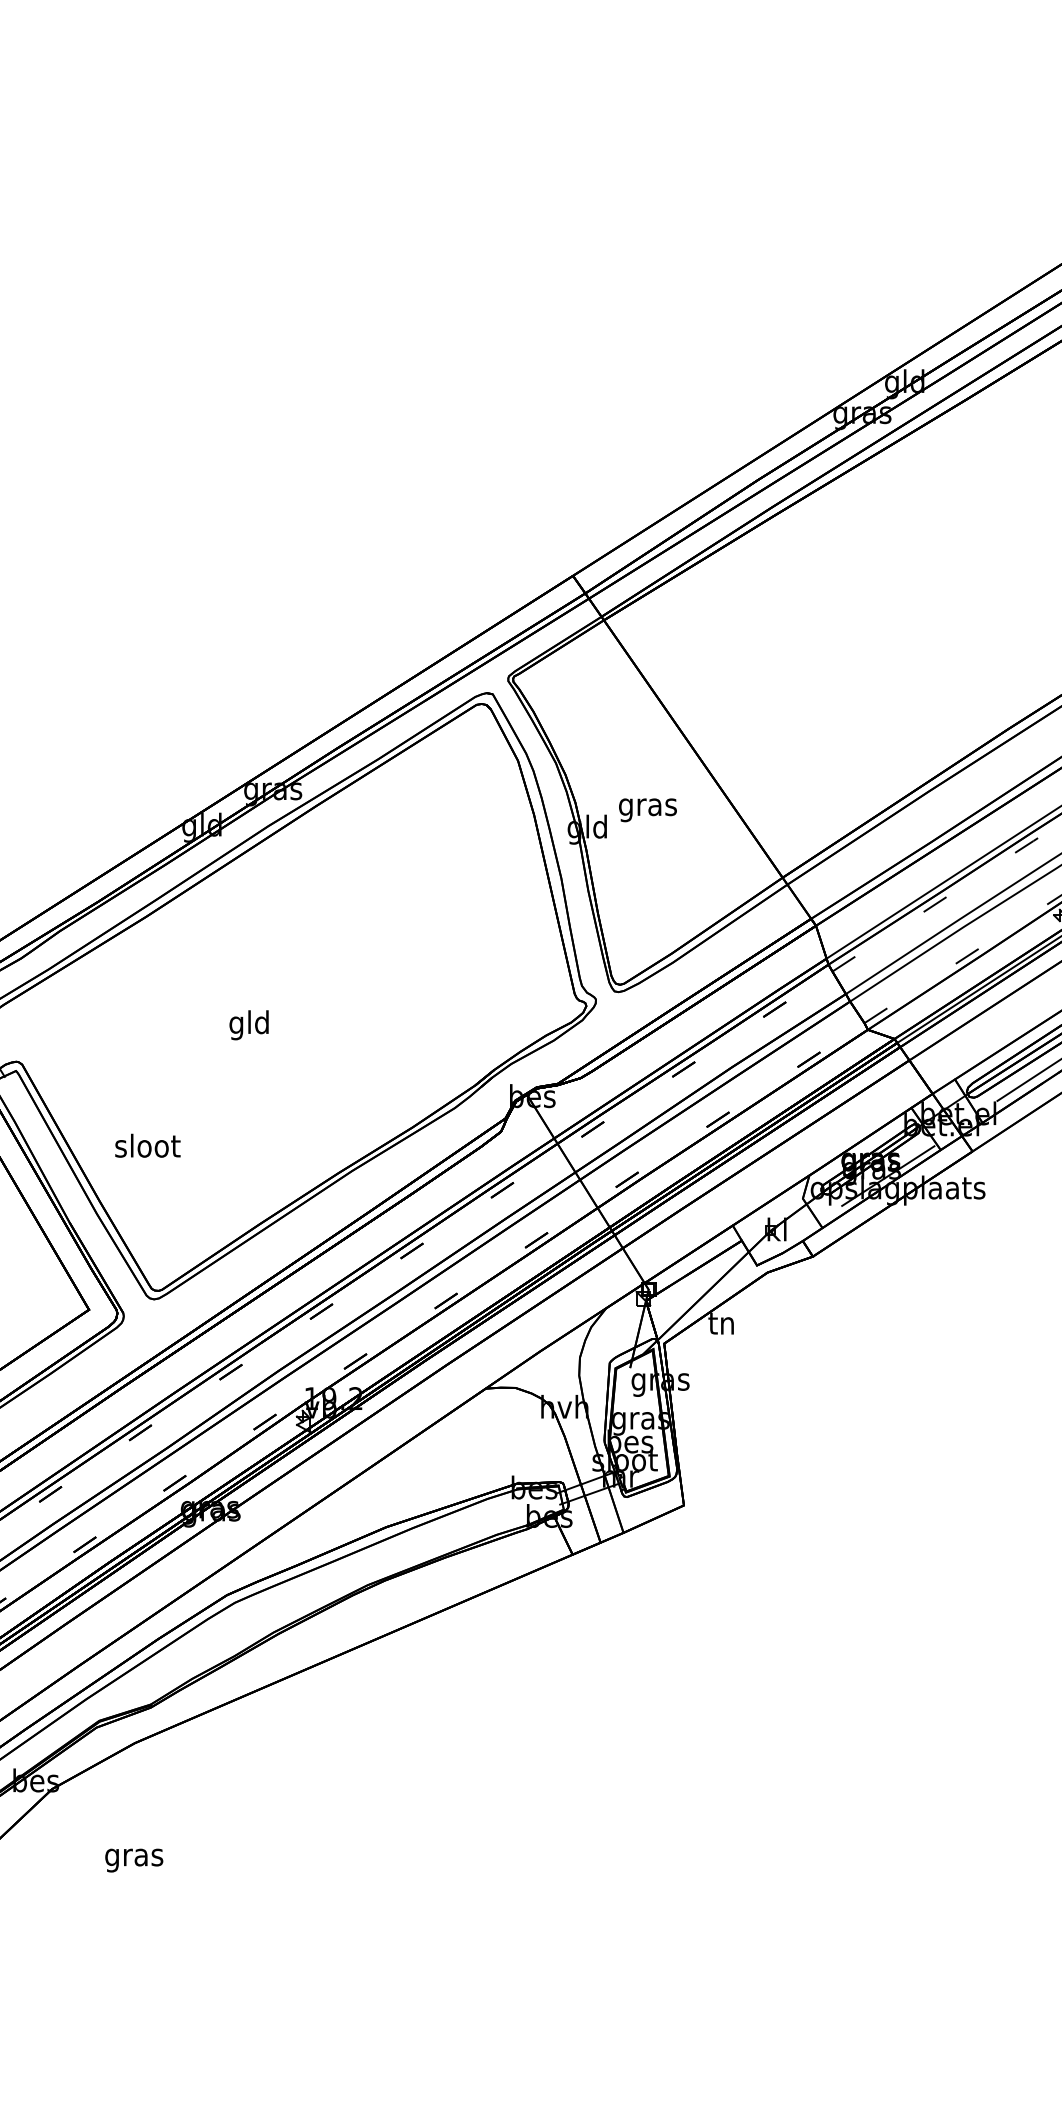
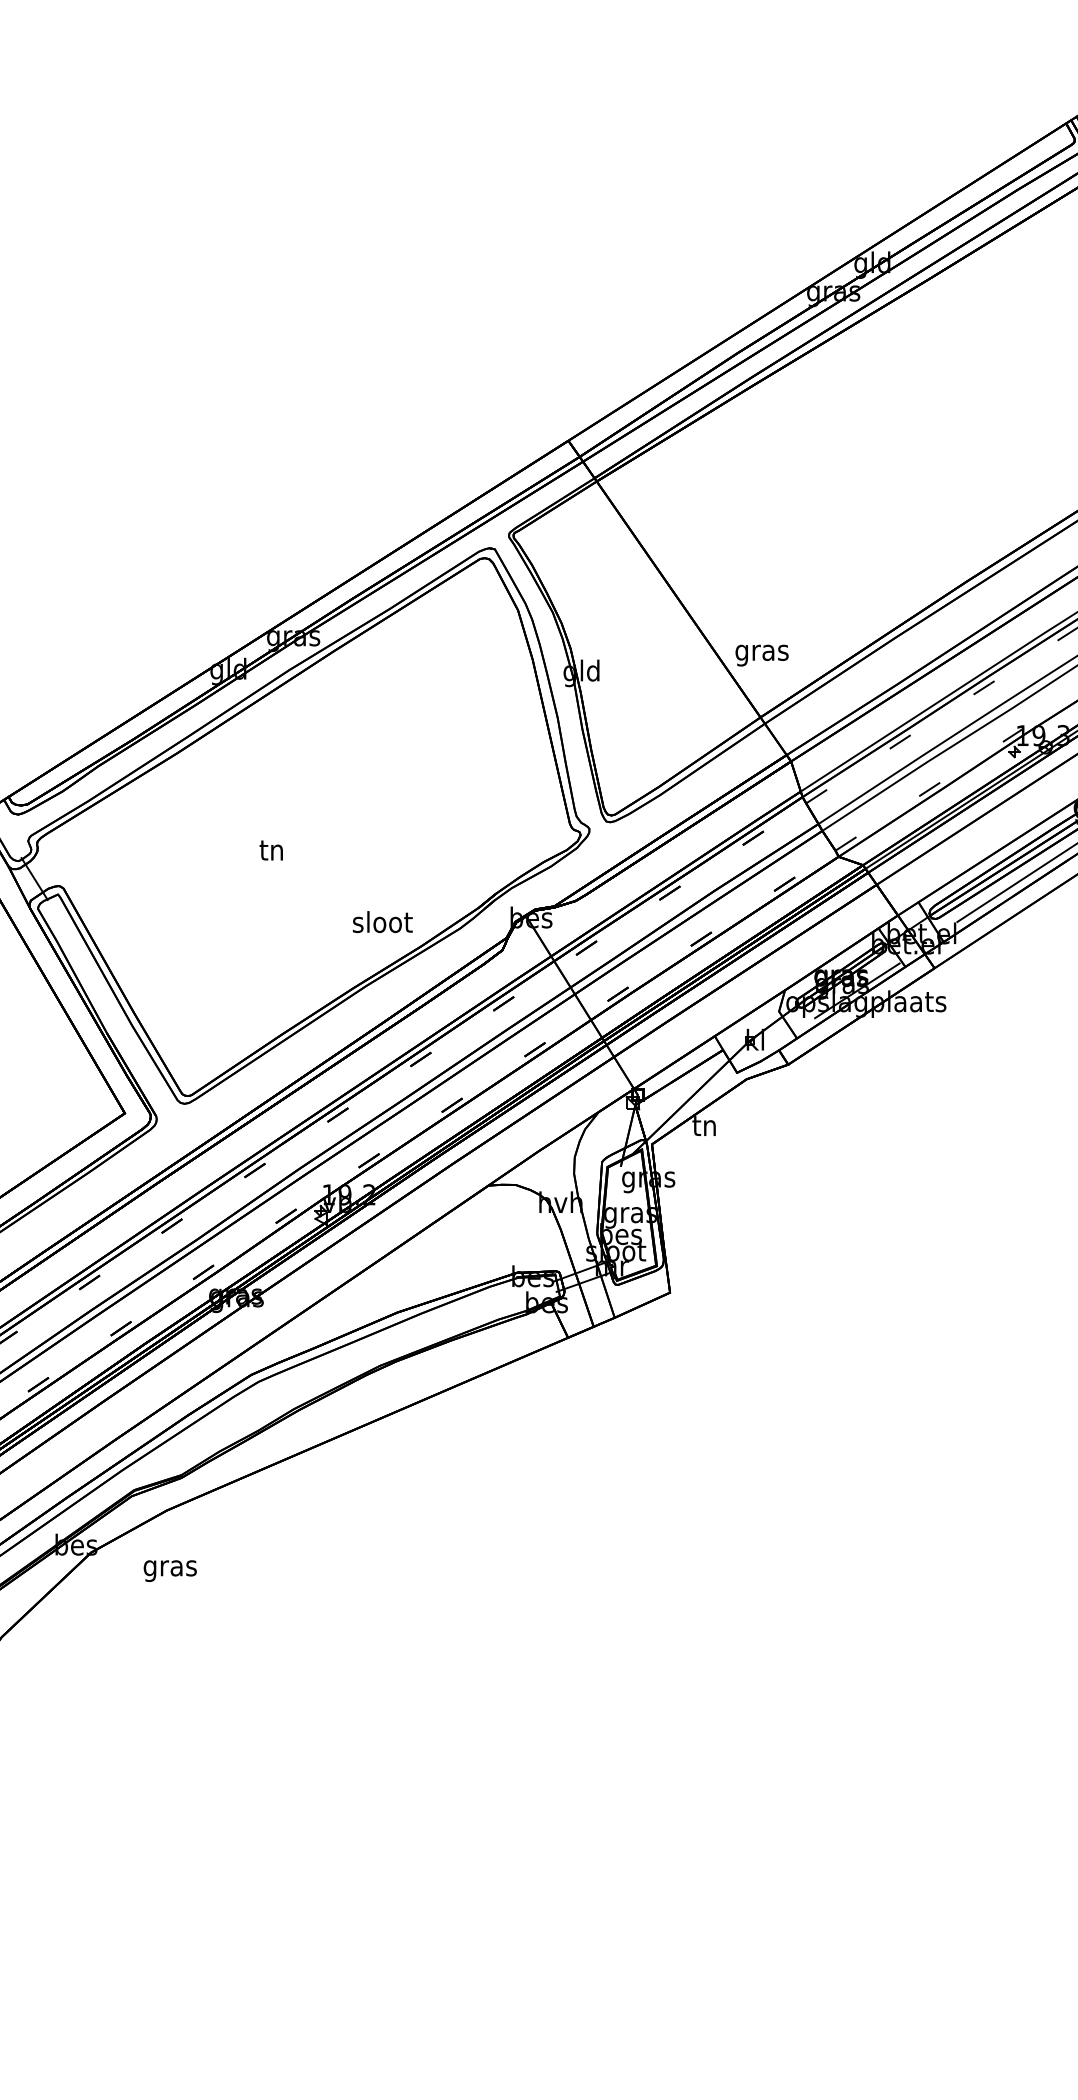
text: (647, 810) -> (761, 655), moved
text: (249, 1025) -> (271, 852), gld -> tn
text: (147, 1146) -> (382, 922), moved
text: (133, 1860) -> (169, 1571), moved

